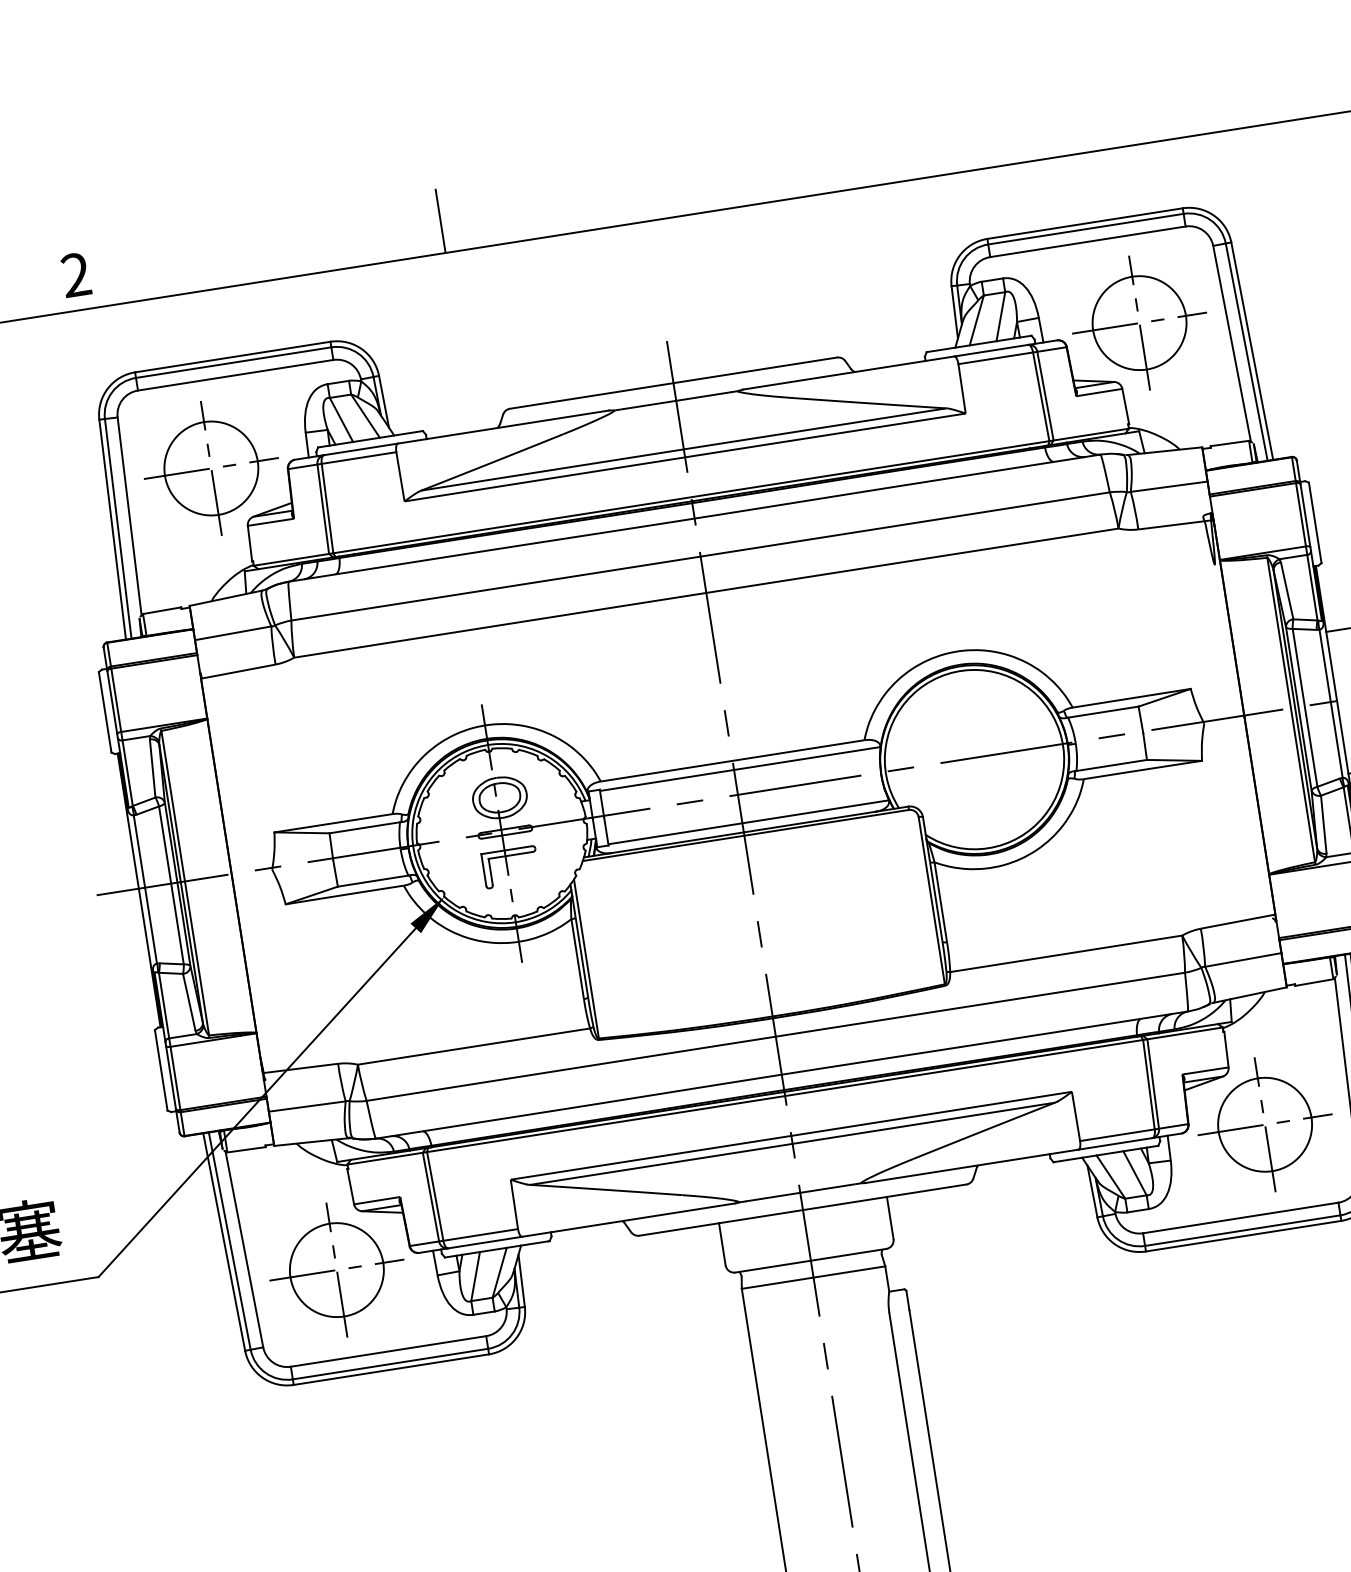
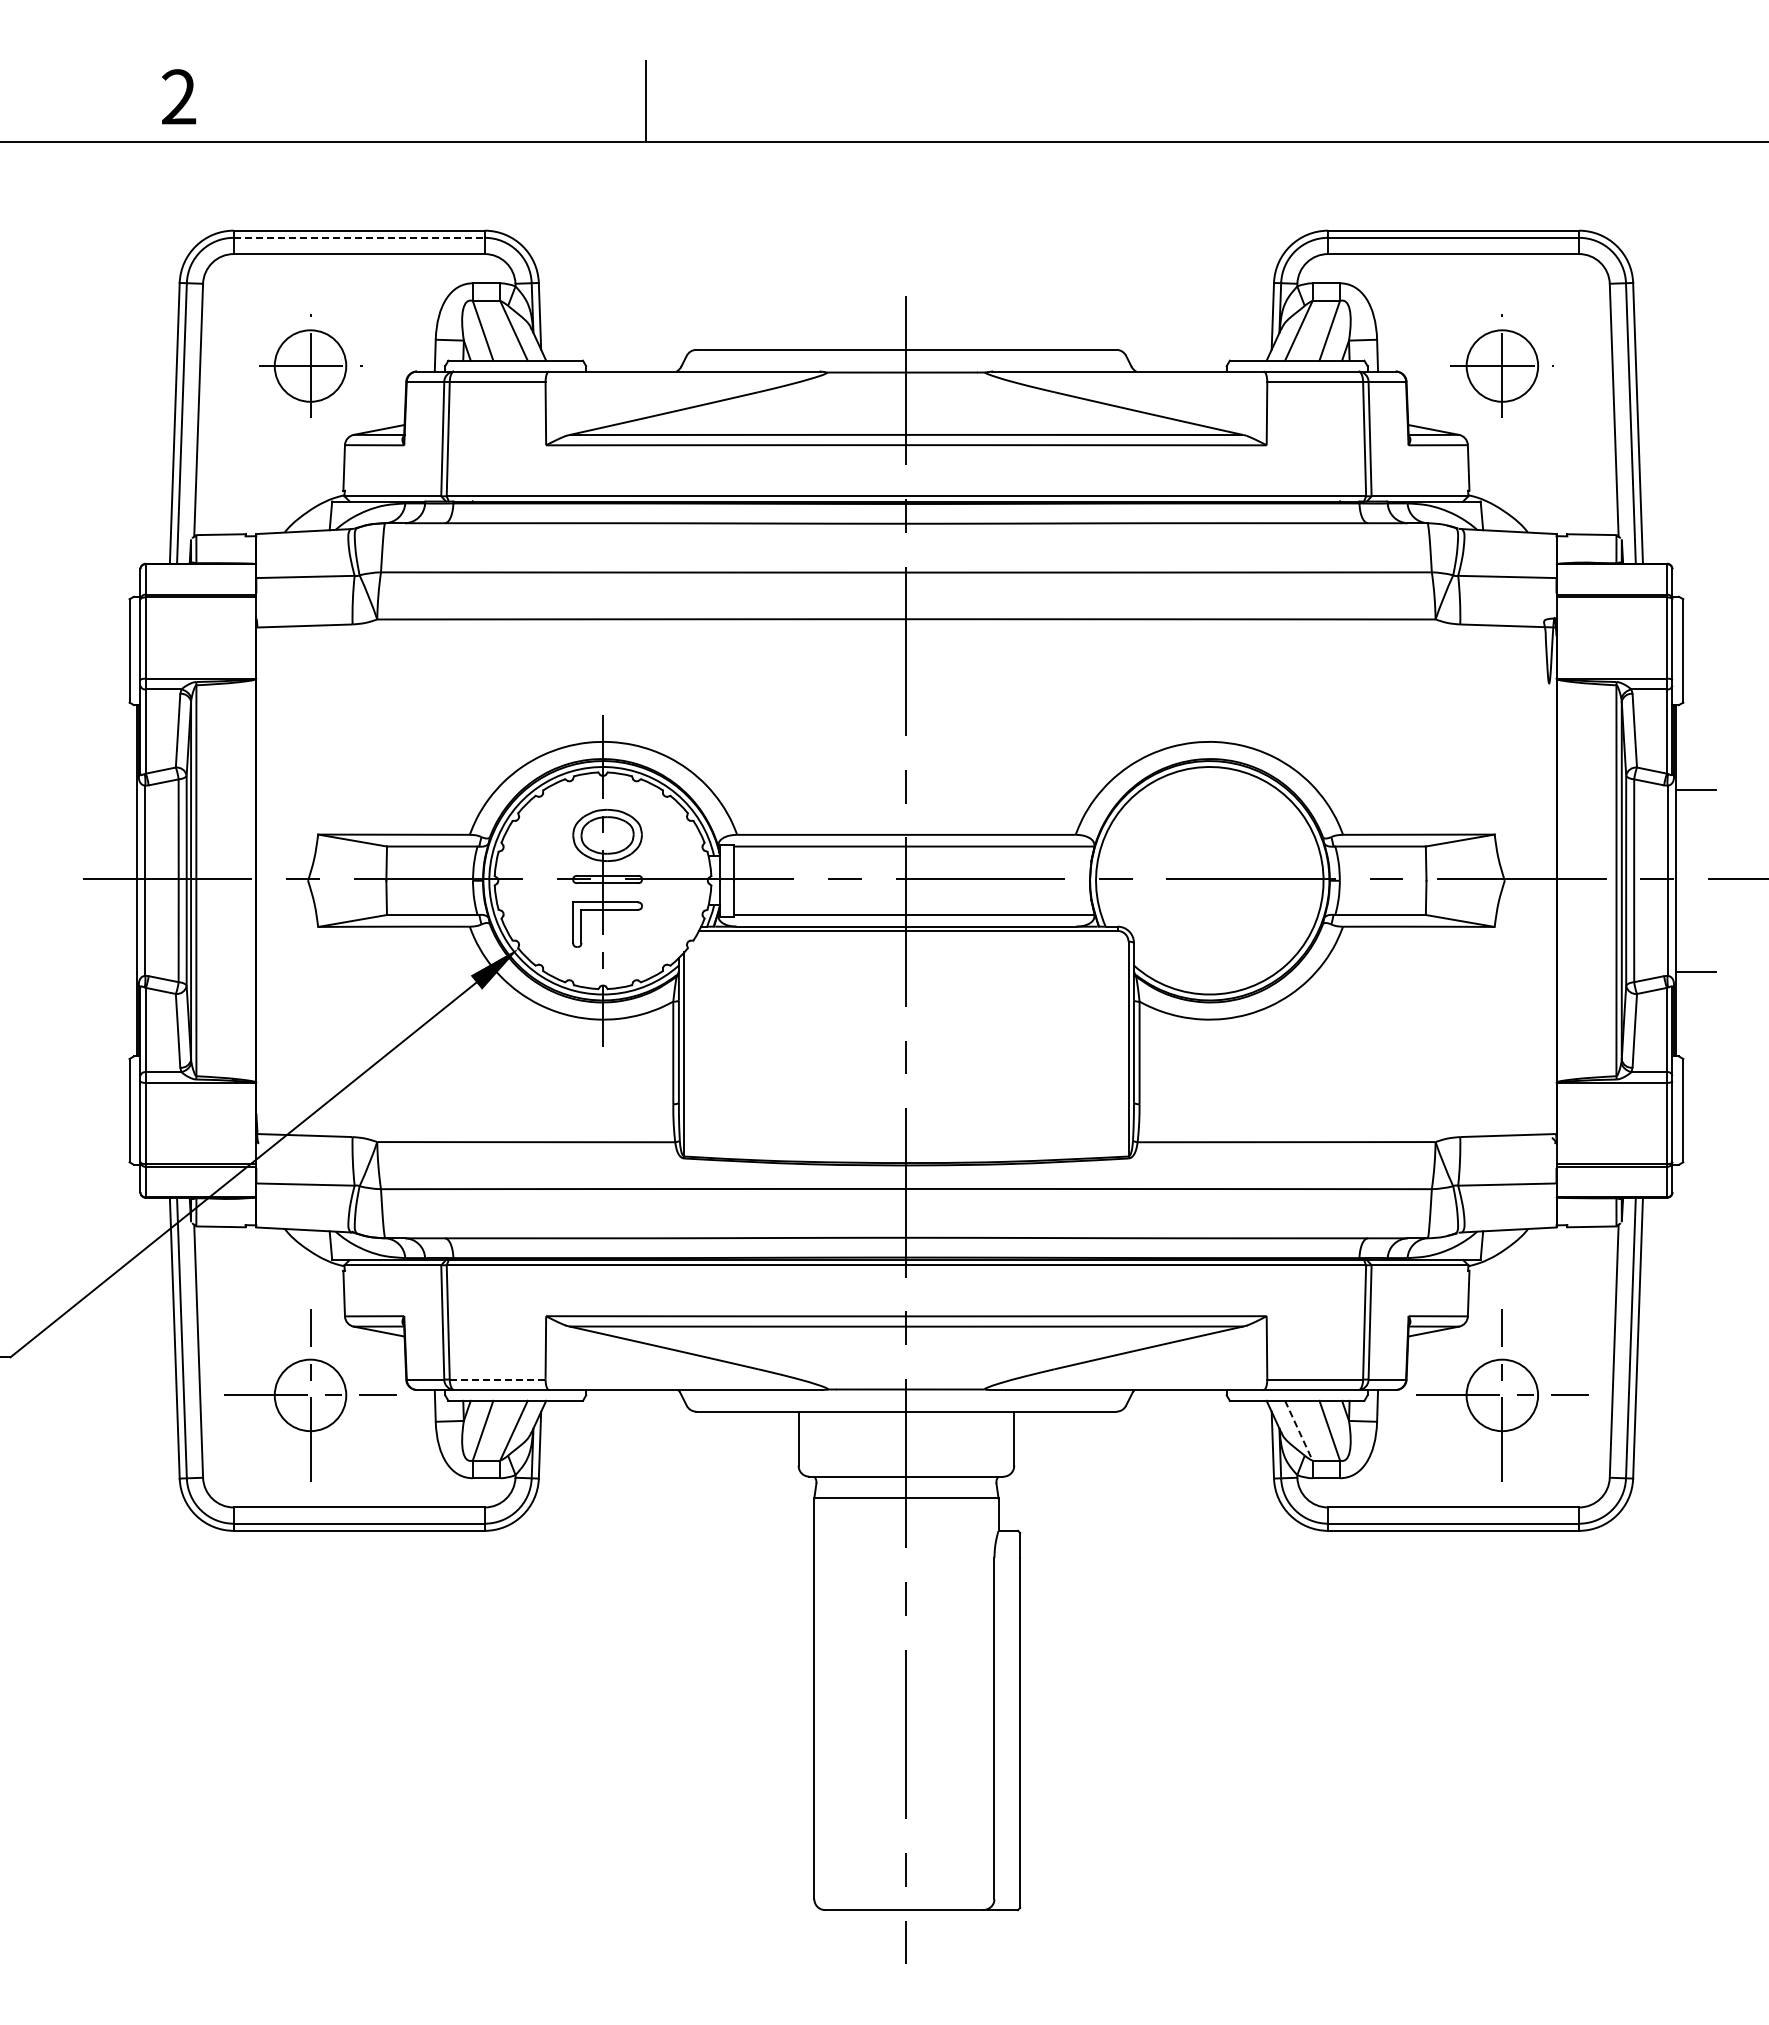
part: (1139, 322) -> (1502, 365), size x0.6
line: (233, 362) -> (359, 237), solid -> dashed
part: (211, 468) -> (310, 365), size x0.6
circle: (1264, 1124) -> (1501, 1395), size x0.6
line: (1110, 1176) -> (1298, 1430), solid -> dashed
line: (480, 1234) -> (497, 1379), solid -> dashed
circle: (336, 1270) -> (310, 1395), size x0.6

